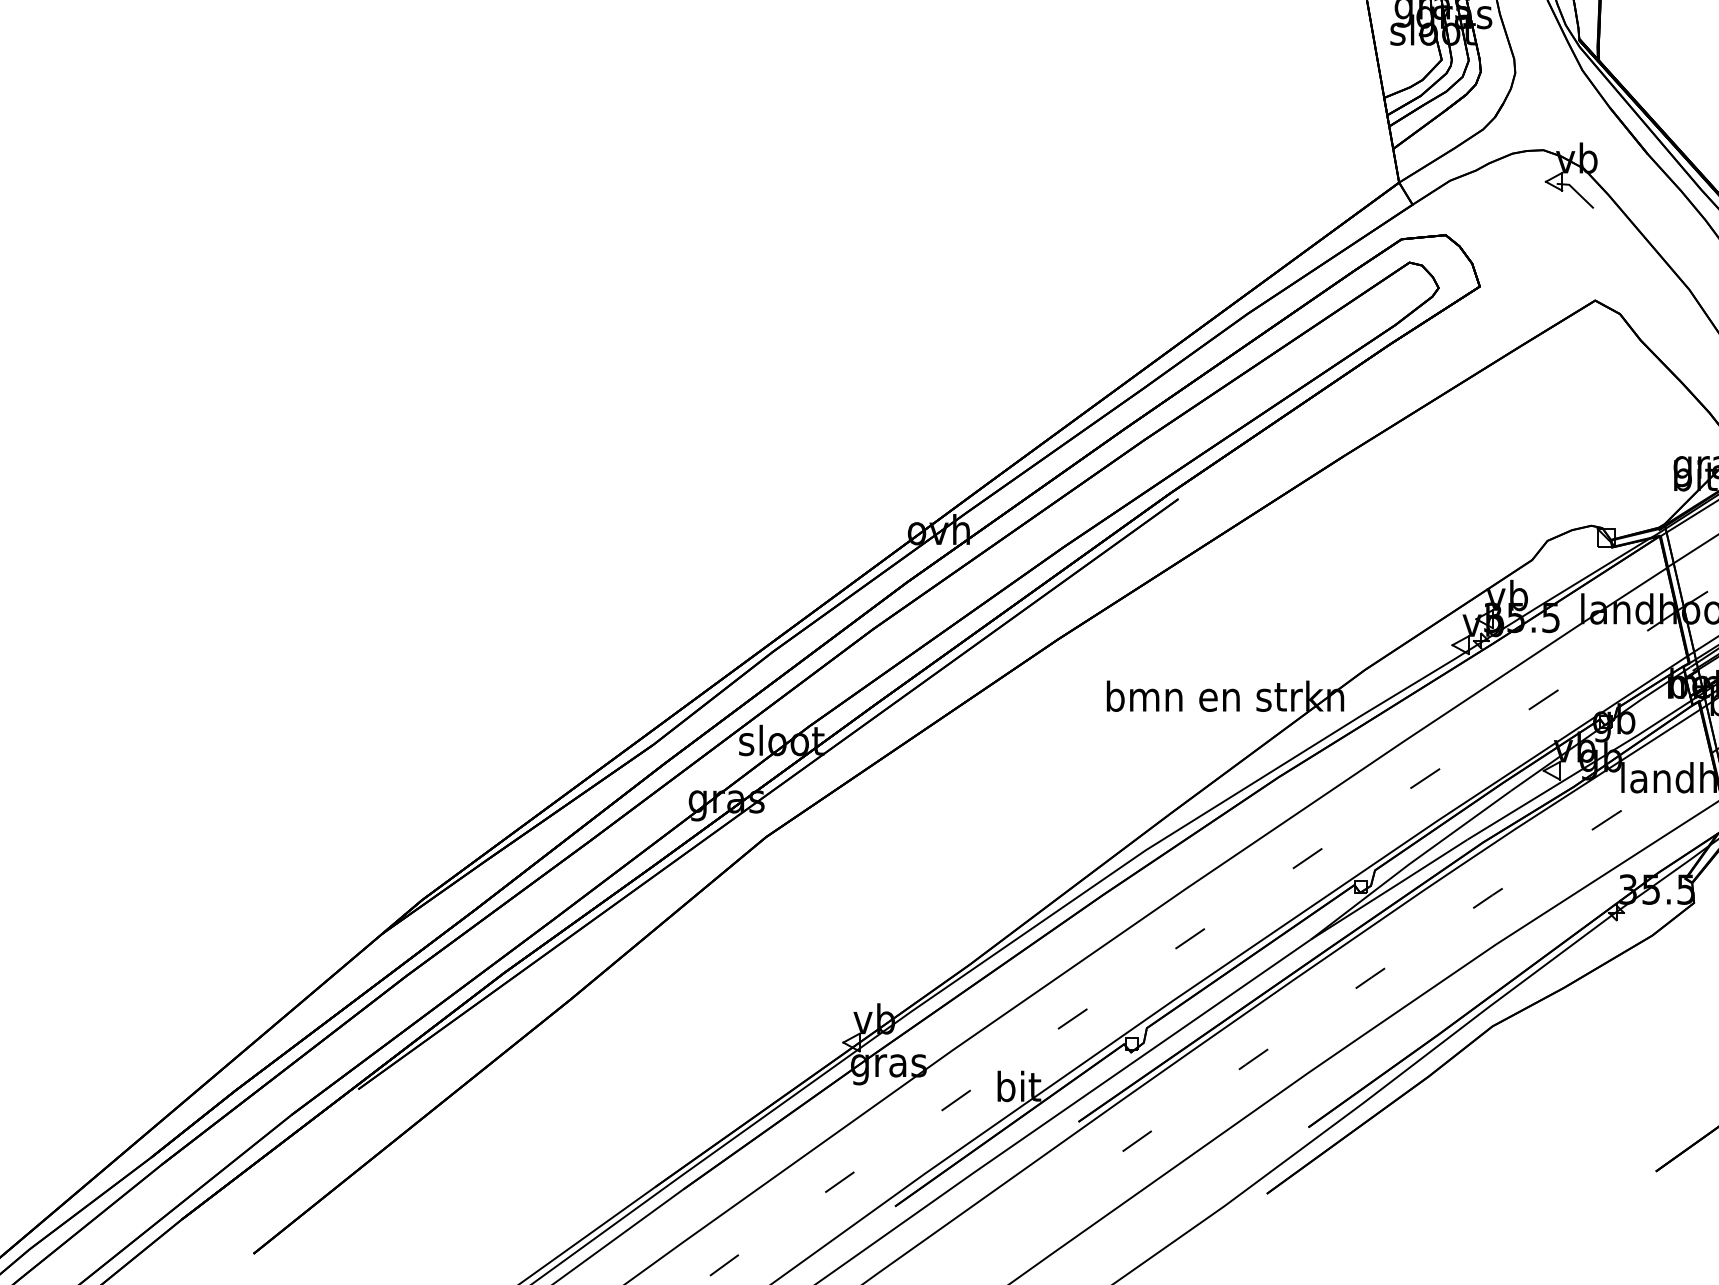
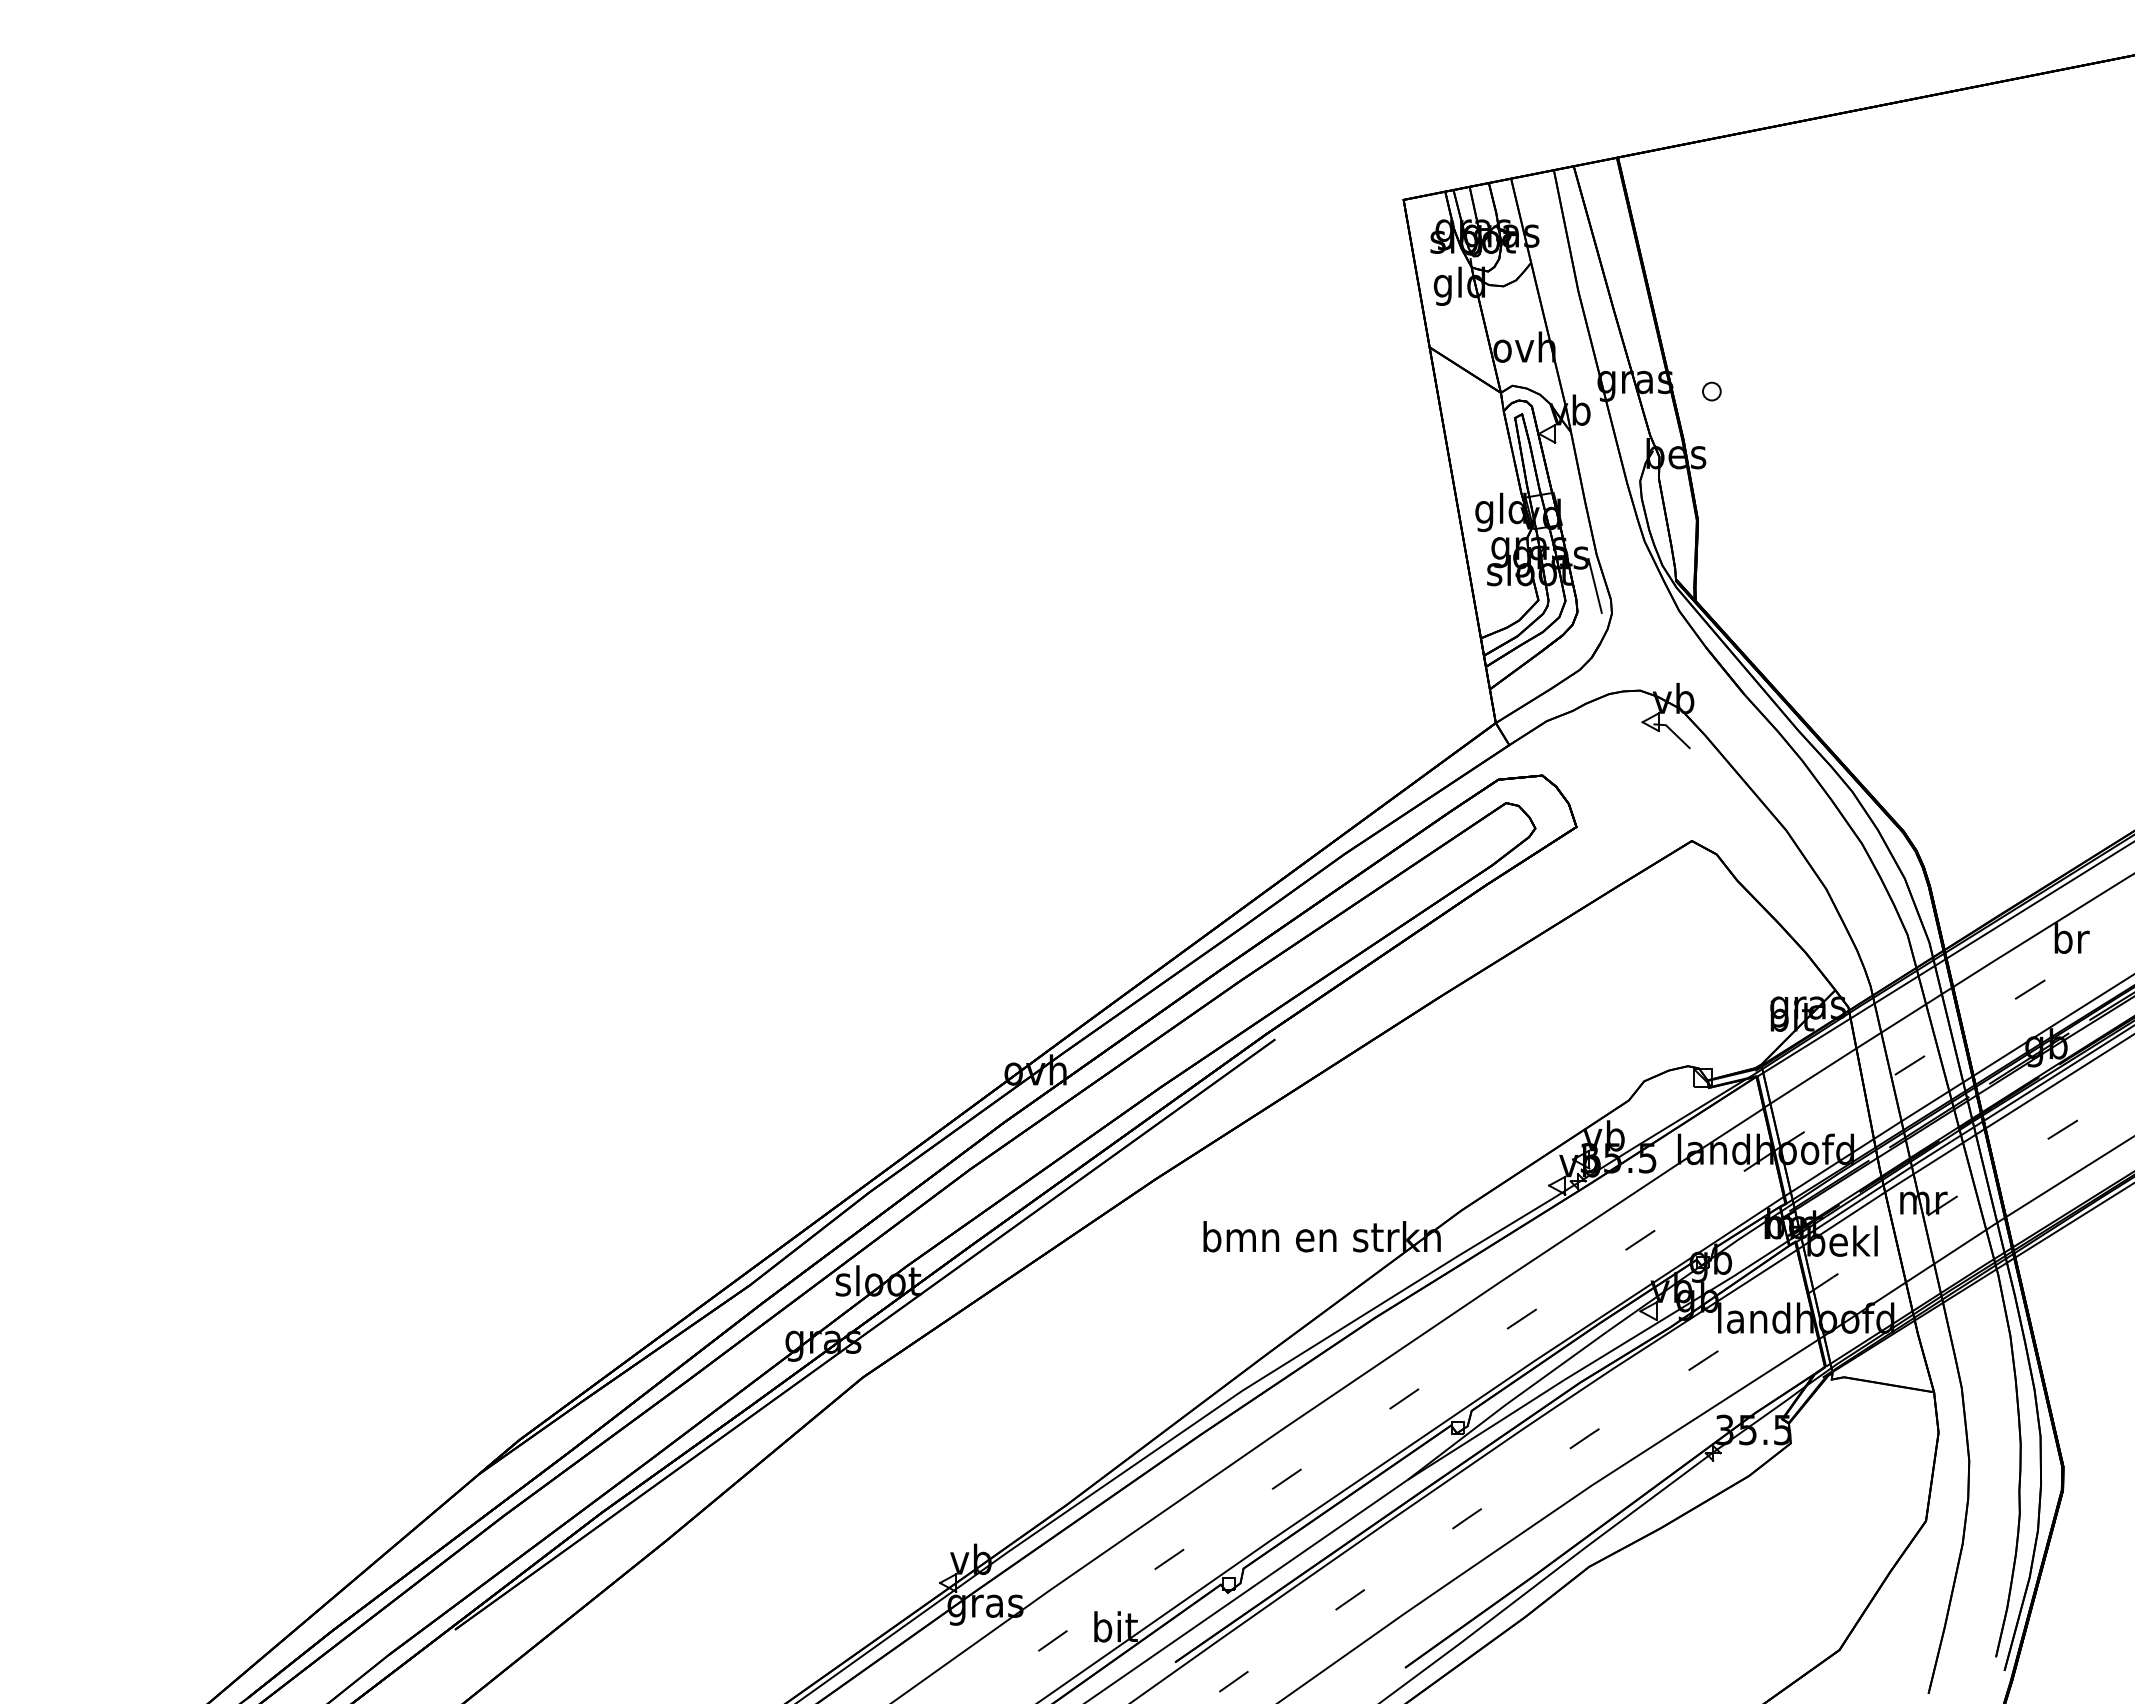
line: (1497, 45) -> (1594, 585), added

